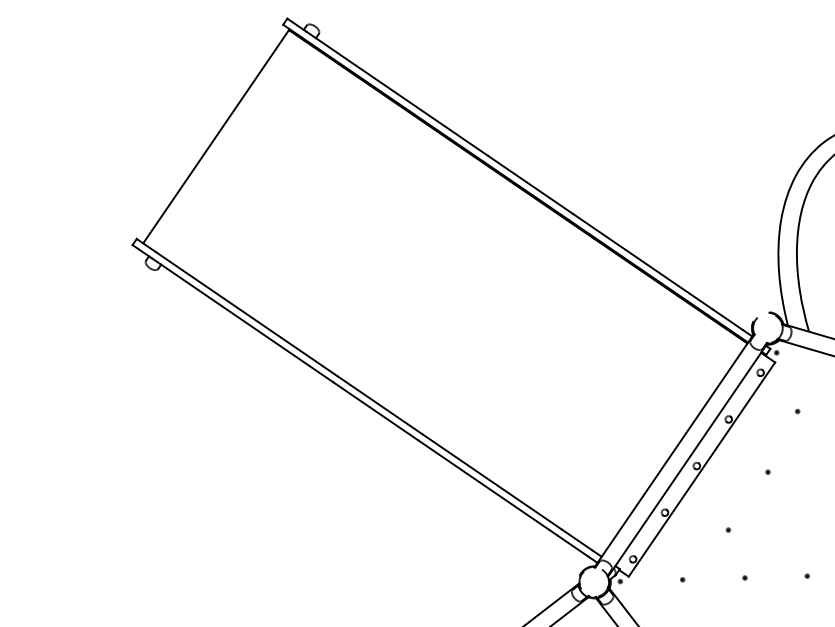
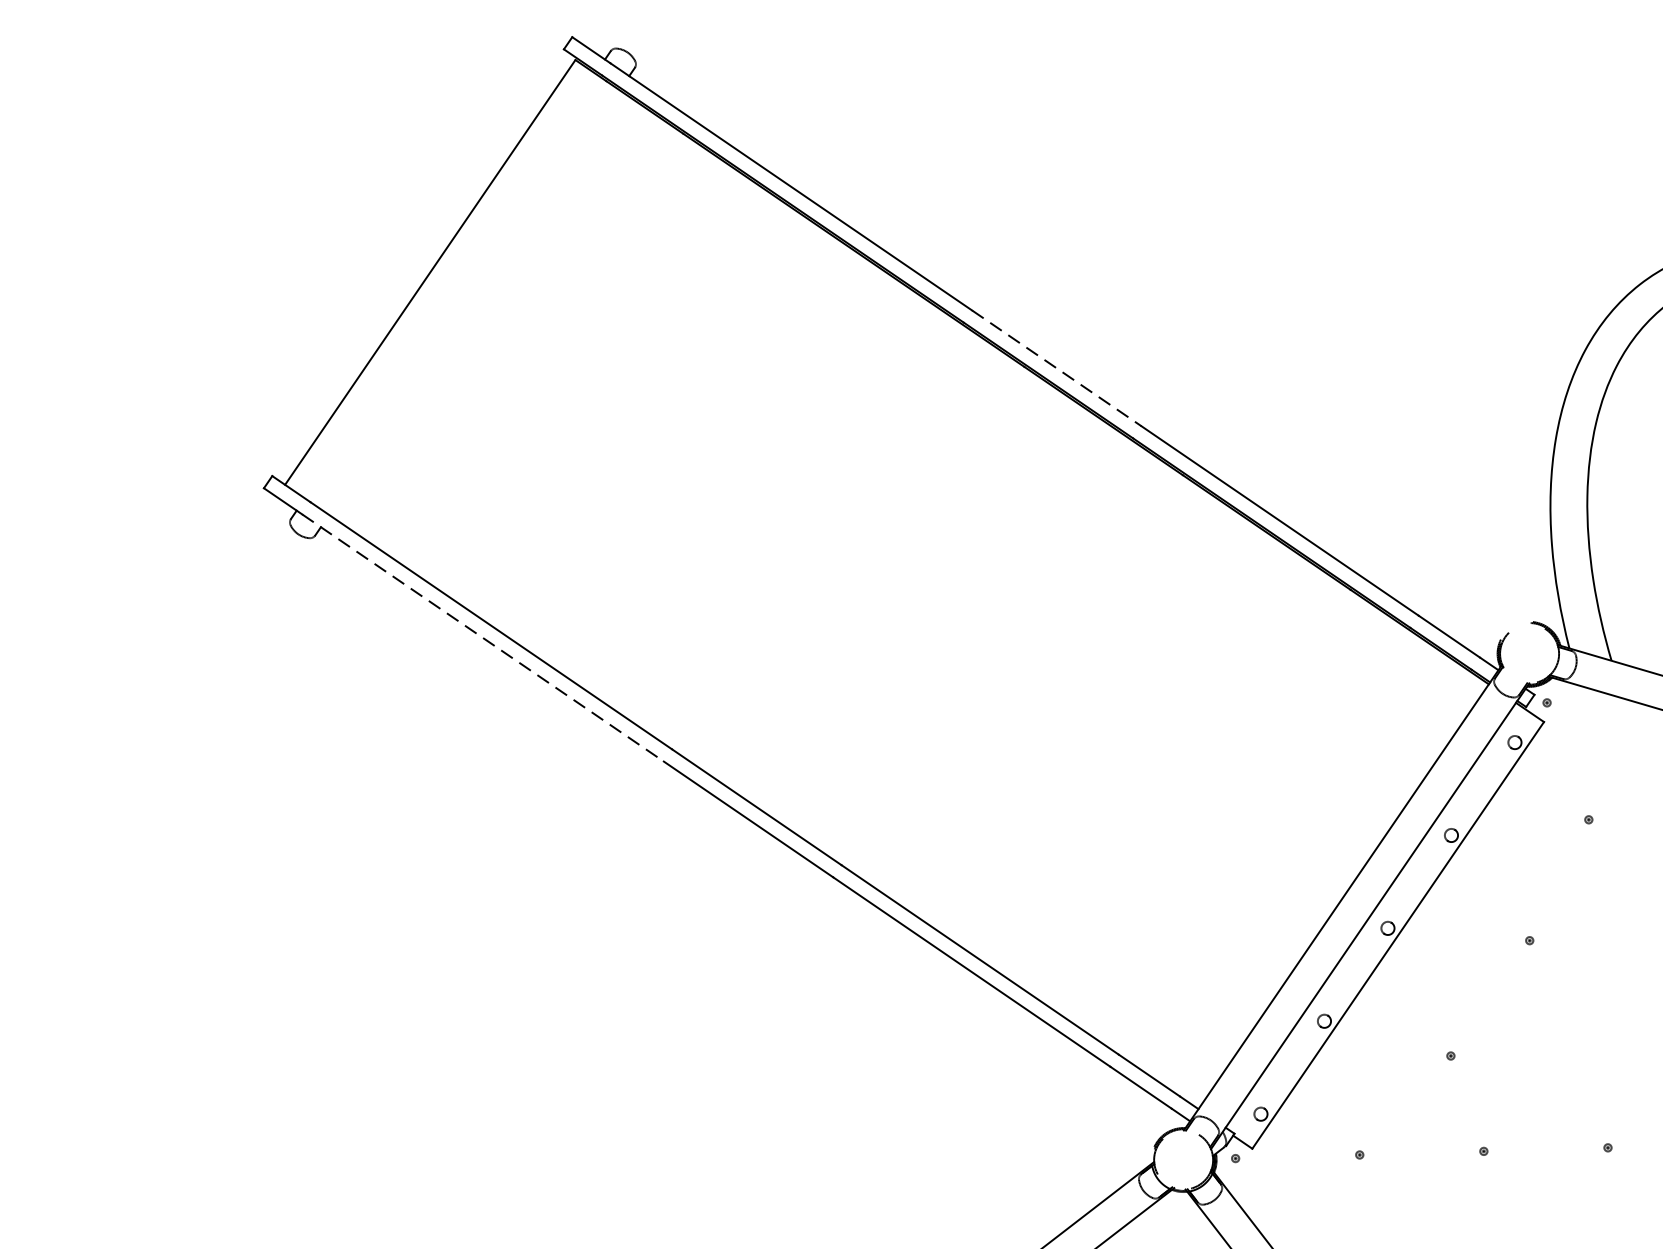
line: (530, 184) -> (1056, 367), solid -> dashed
line: (242, 320) -> (482, 638), solid -> dashed

